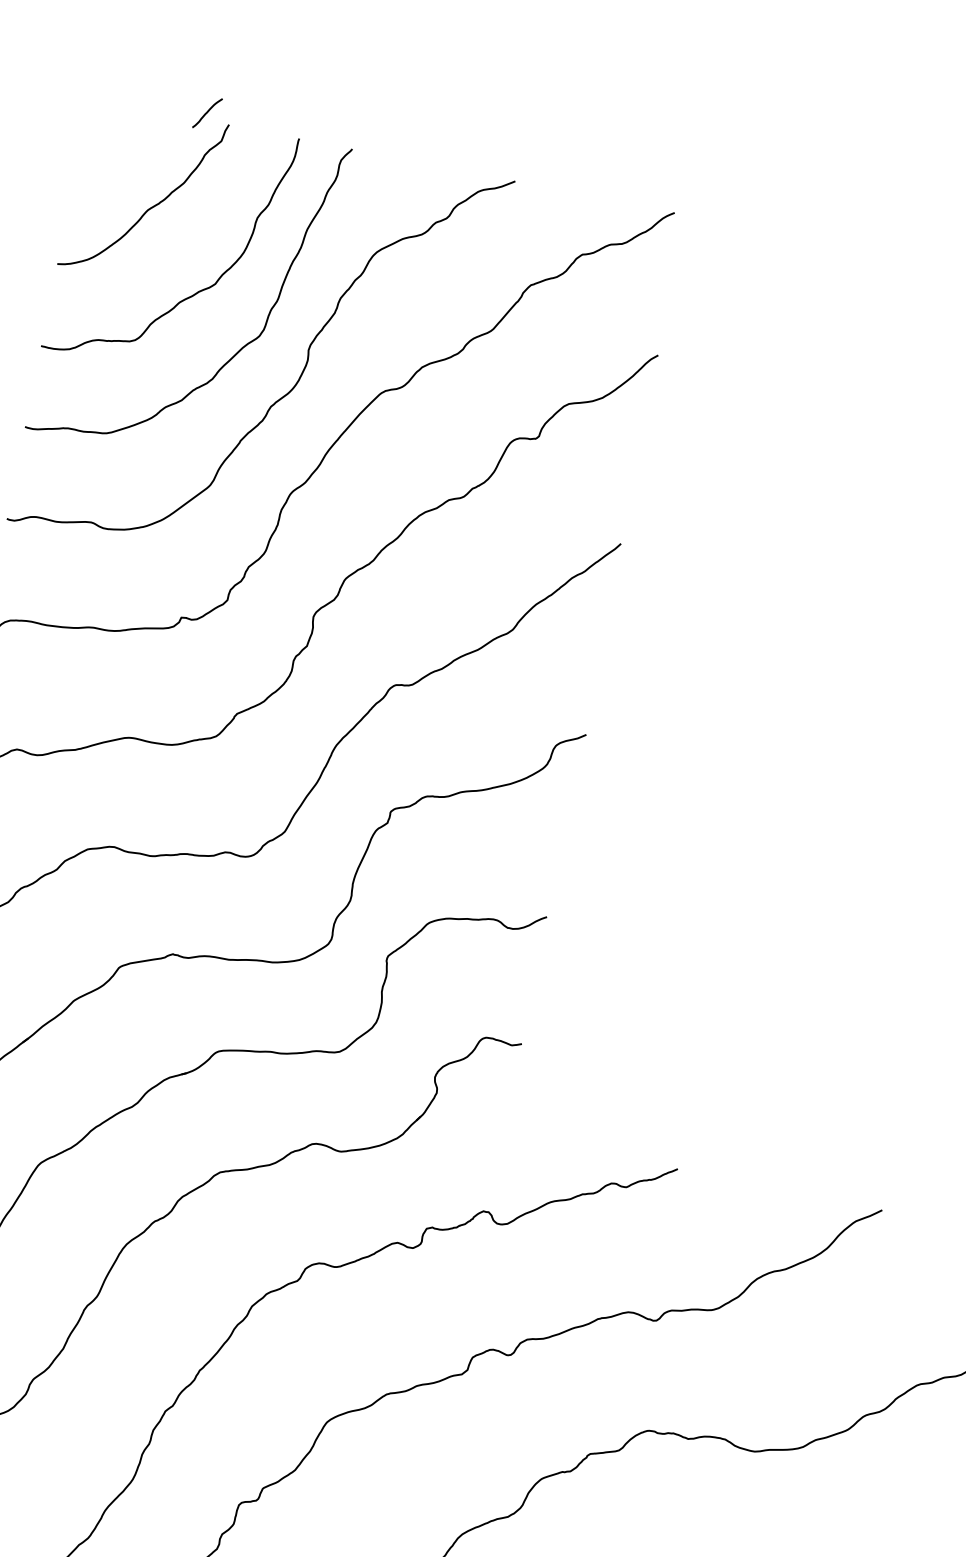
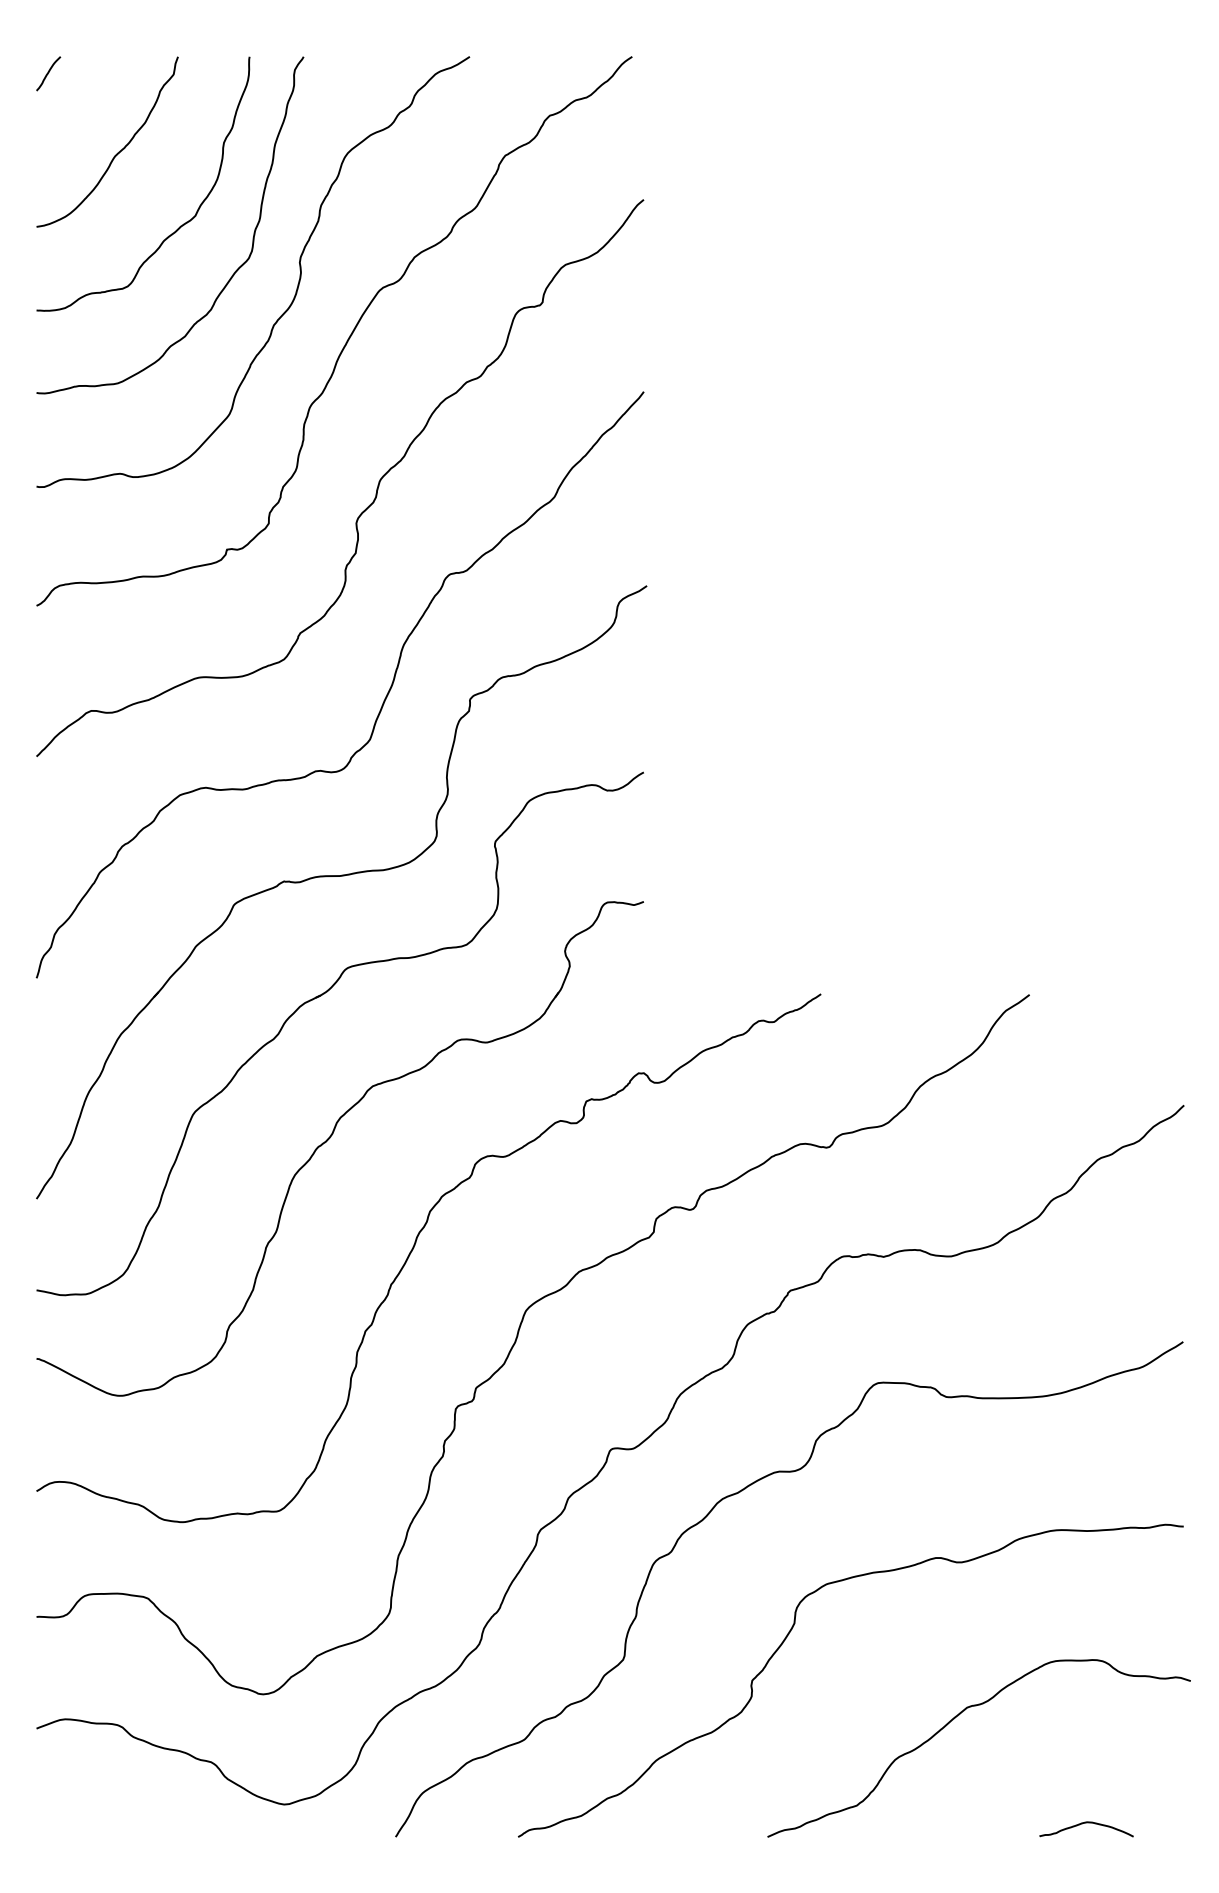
curve: (207, 112) -> (48, 73), moved

